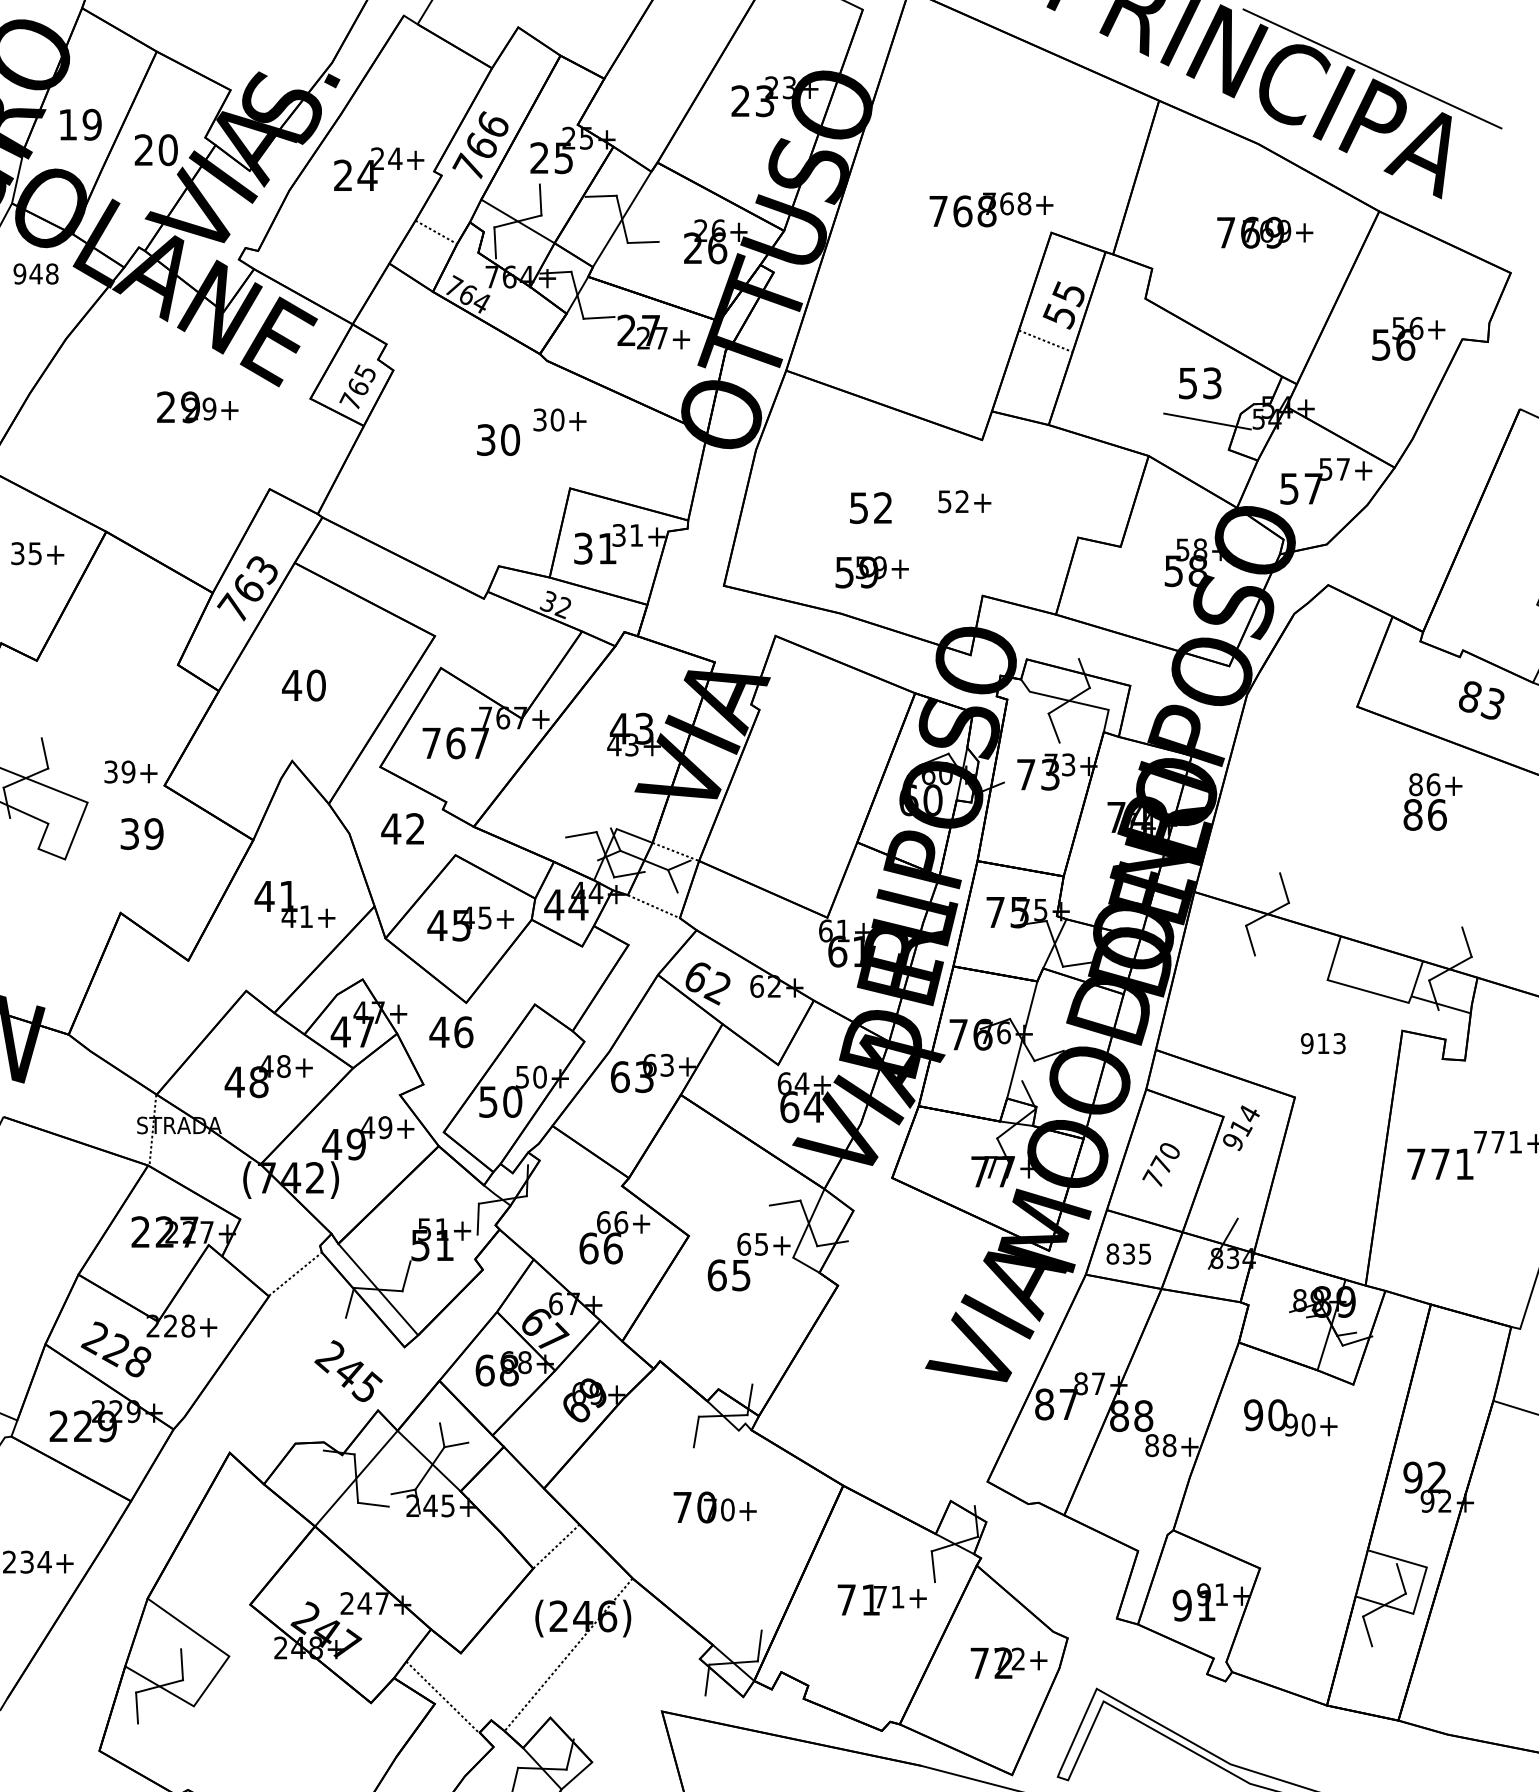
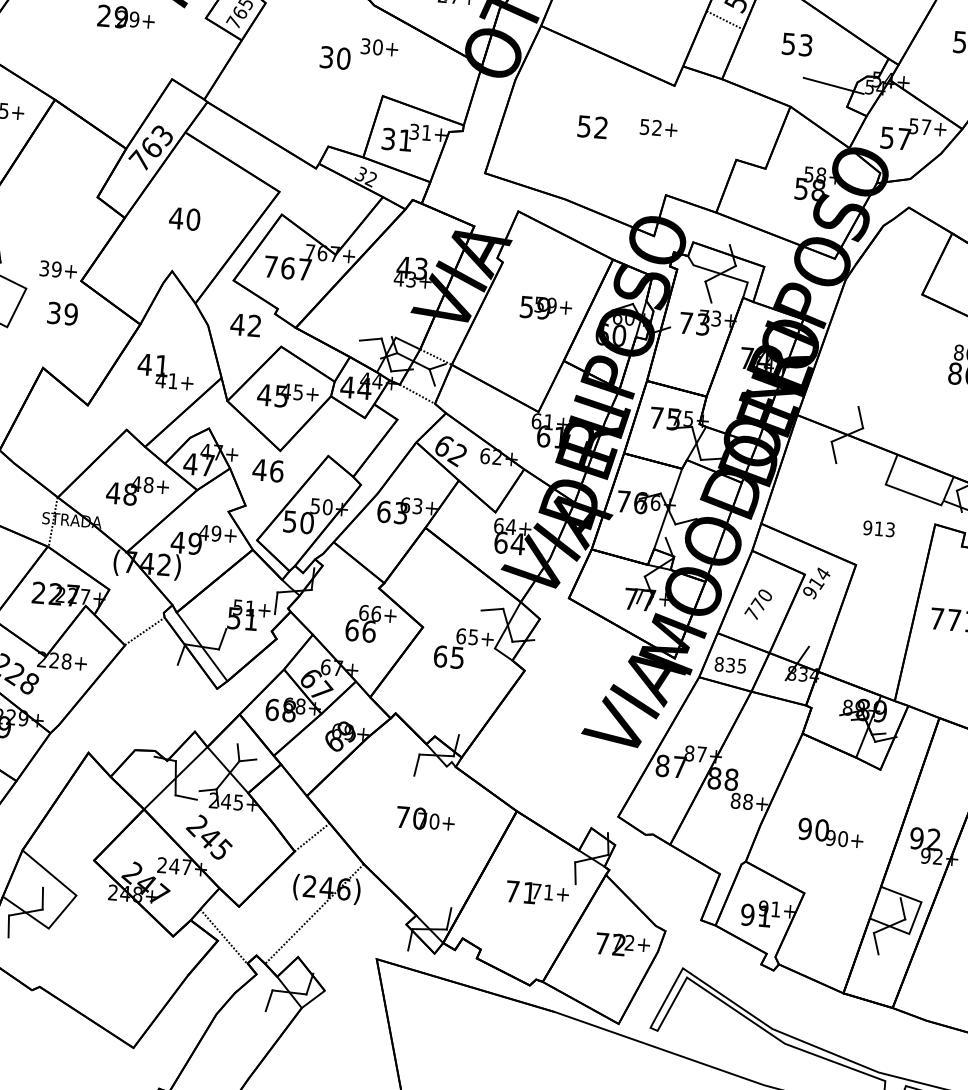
text: (1200, 383) -> (797, 44), moved
text: (871, 572) -> (545, 308), moved
text: (348, 1370) -> (209, 836), moved
text: (1290, 1417) -> (830, 832), moved

